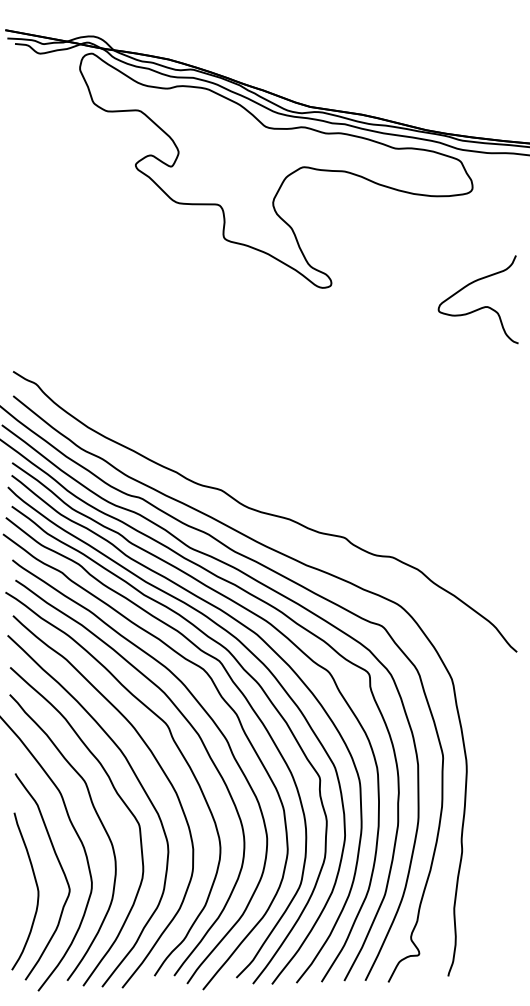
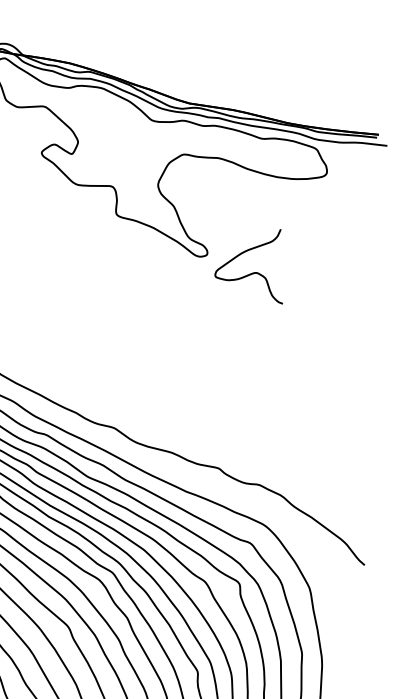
curve: (480, 307) -> (250, 273), moved

